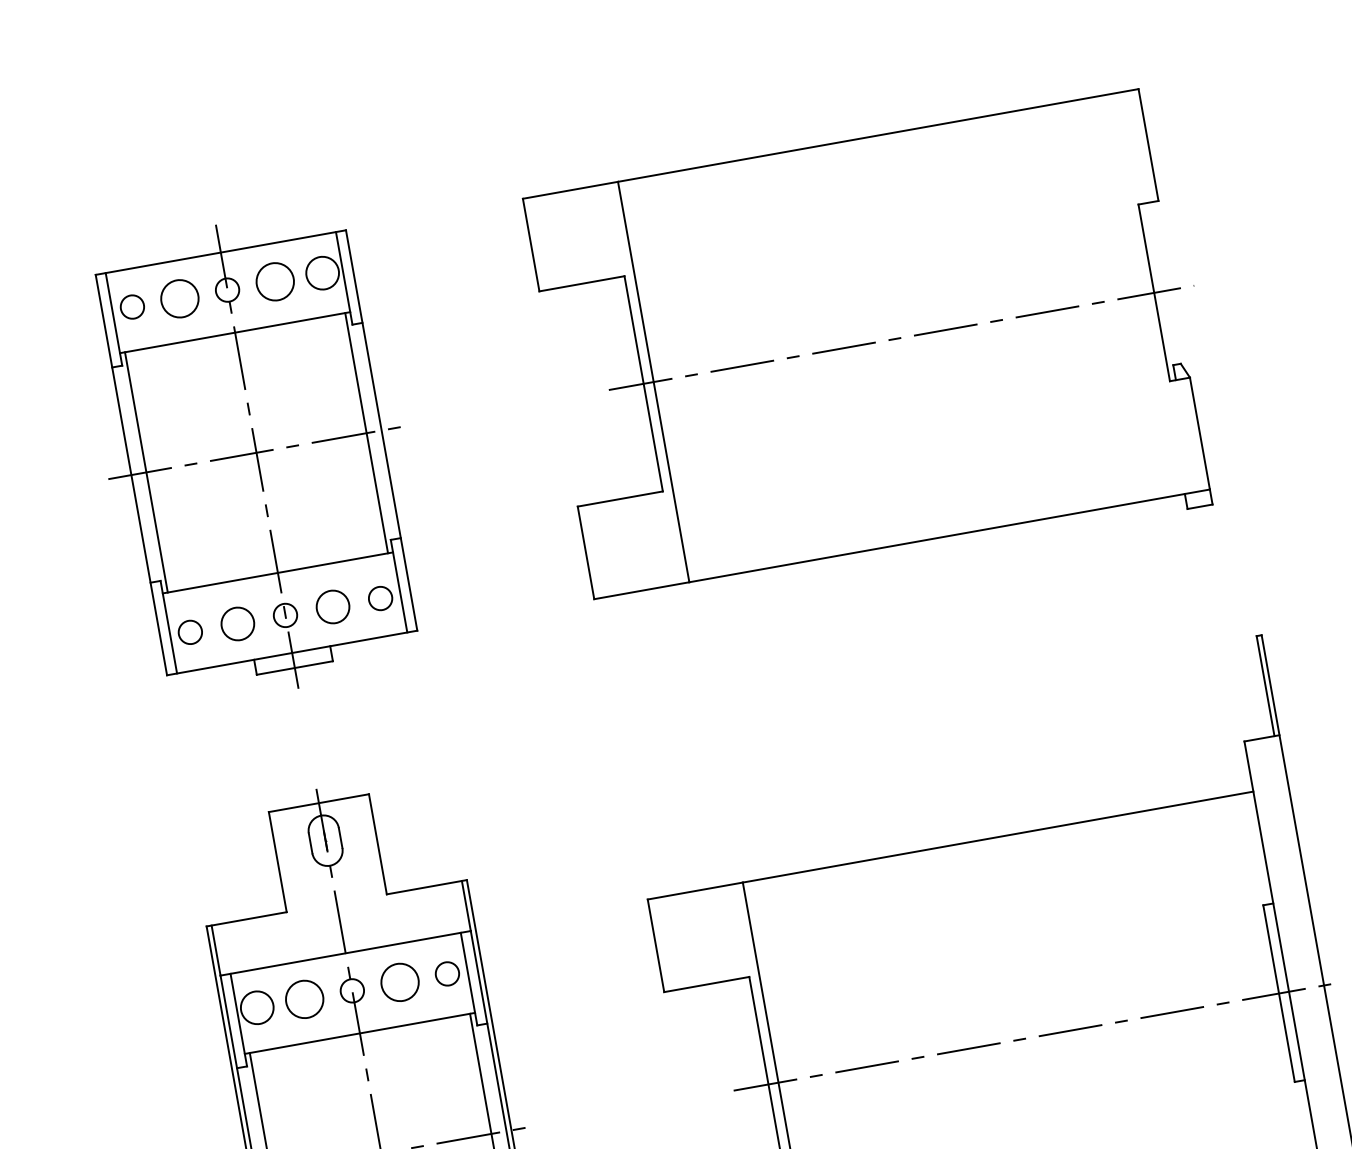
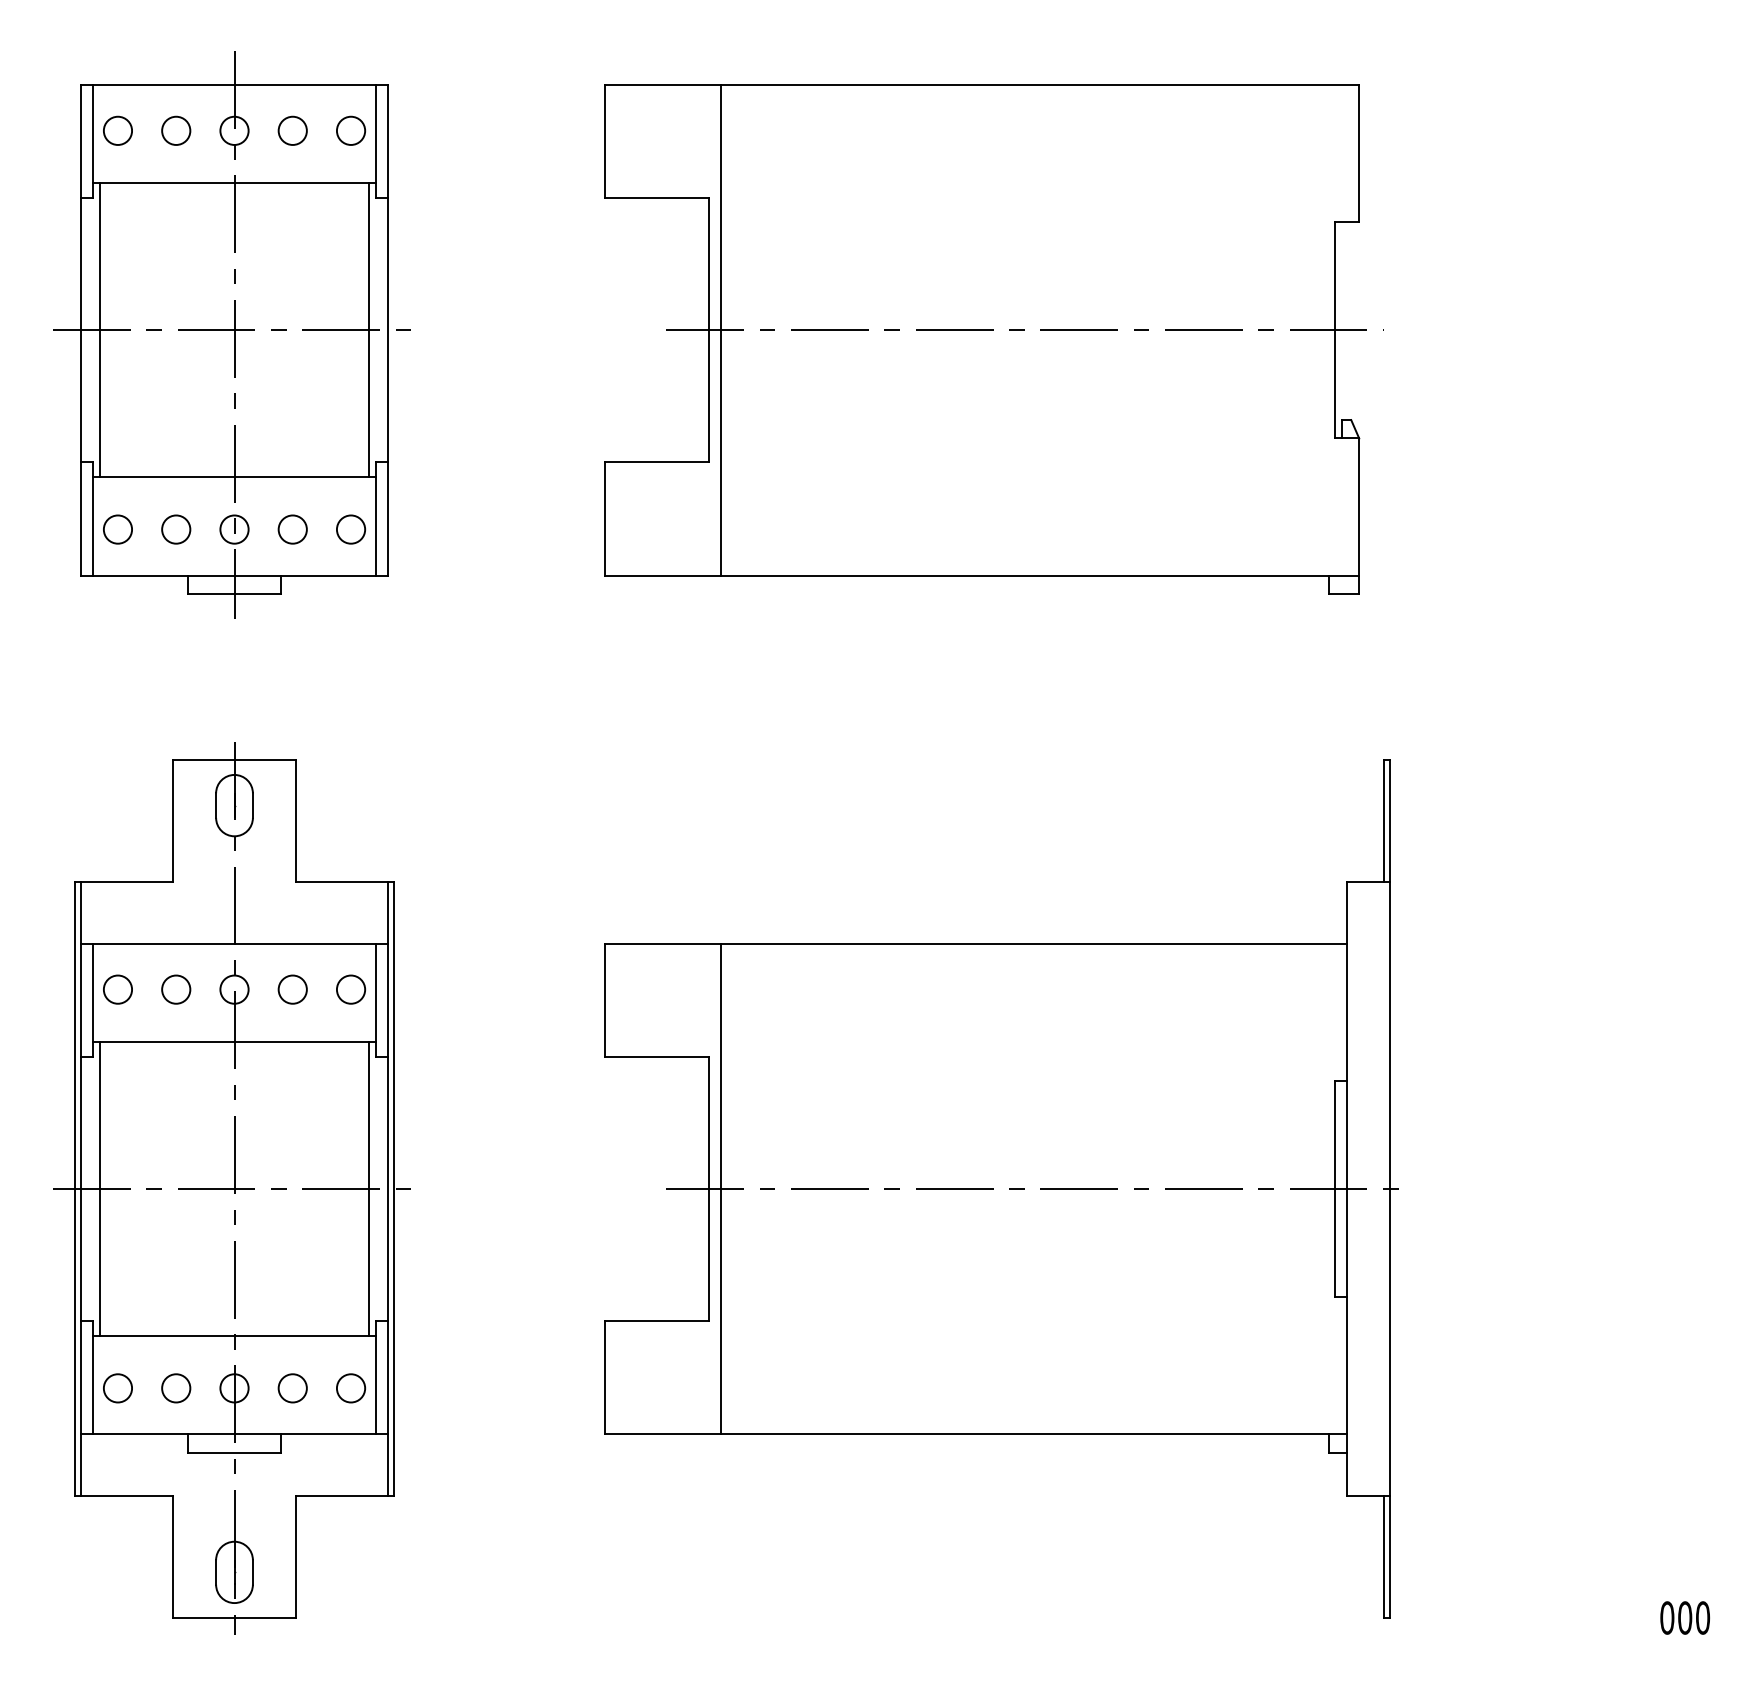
circle: (322, 272) -> (350, 130), size x0.71
circle: (274, 281) -> (292, 130), size x0.62
circle: (180, 298) -> (176, 130), size x0.62
circle: (332, 606) -> (292, 529), size x0.71
circle: (238, 623) -> (176, 529), size x0.71
circle: (399, 982) -> (292, 989), size x0.62
circle: (305, 999) -> (176, 989), size x0.62
circle: (256, 1007) -> (117, 989), size x0.71

